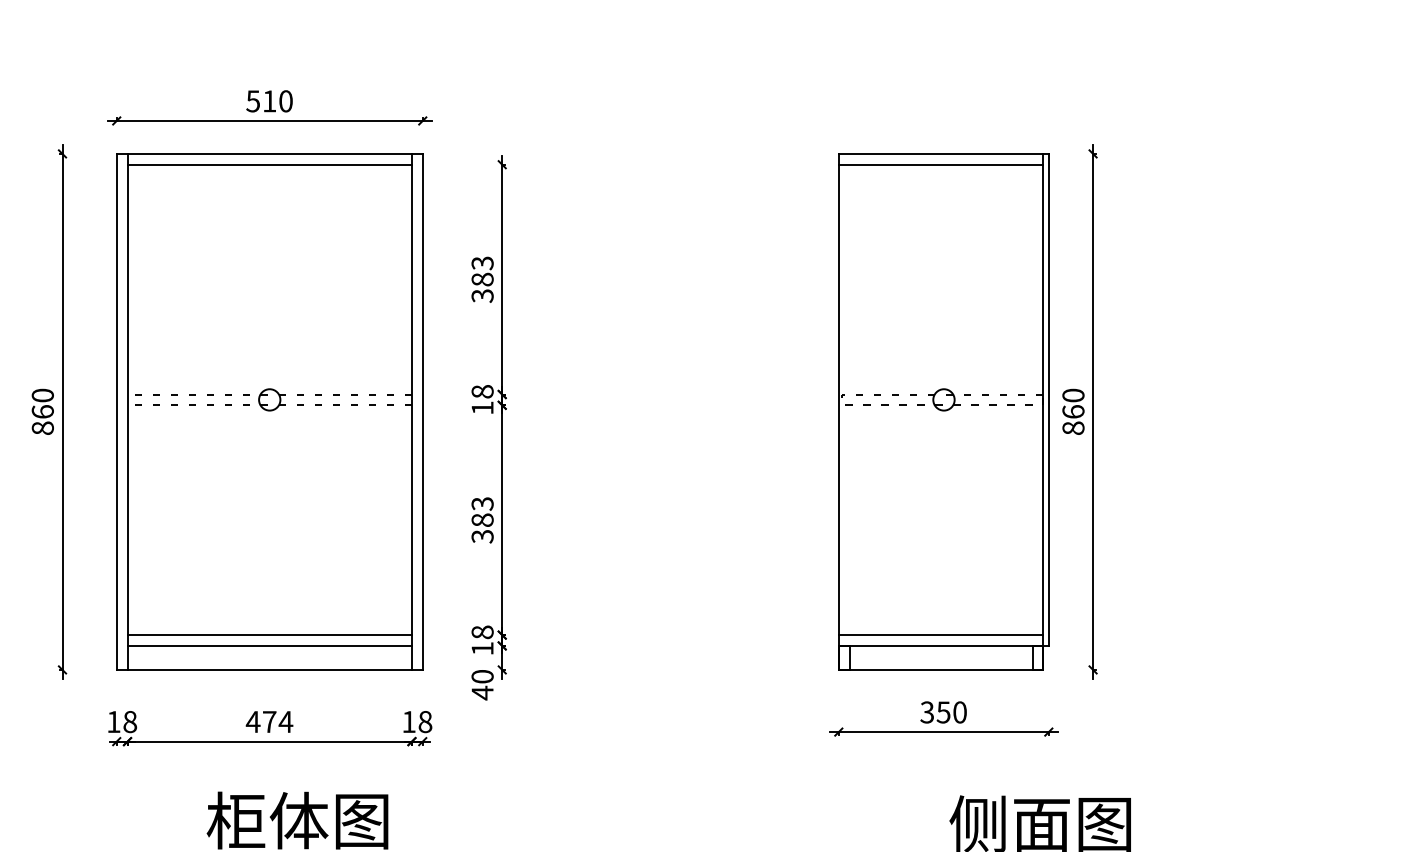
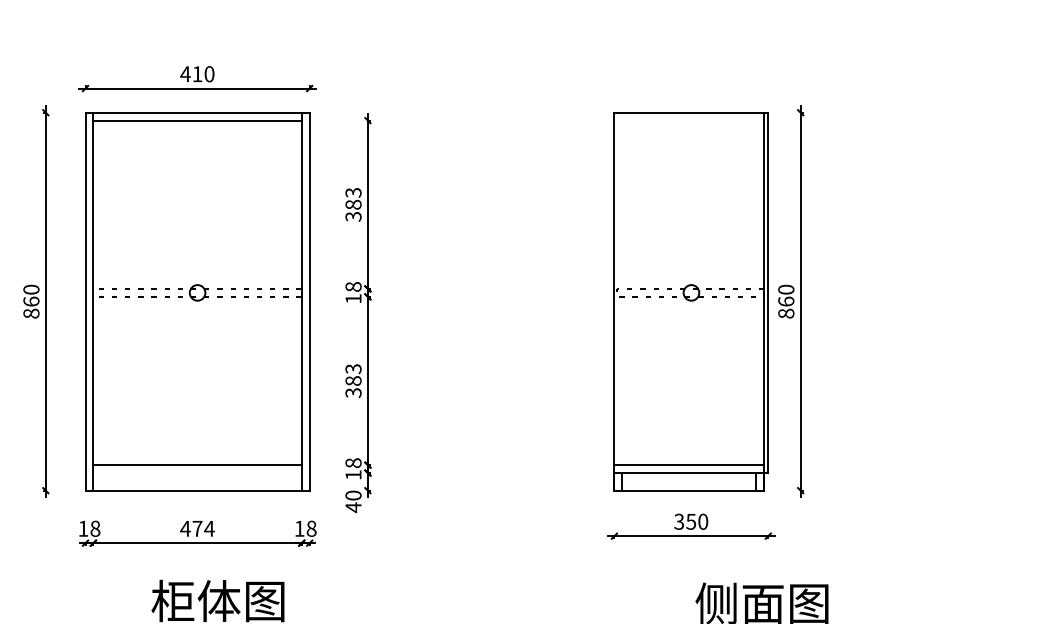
text: (253, 101) -> (185, 74), 510 -> 410
line: (941, 164) -> (689, 120), removed
line: (269, 646) -> (197, 473), removed

